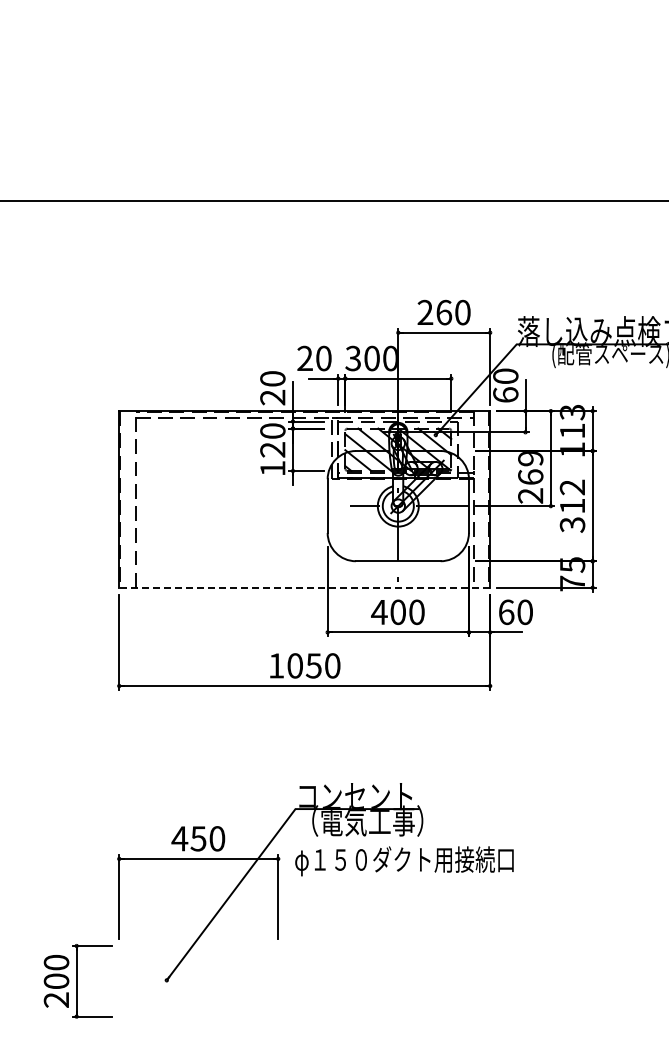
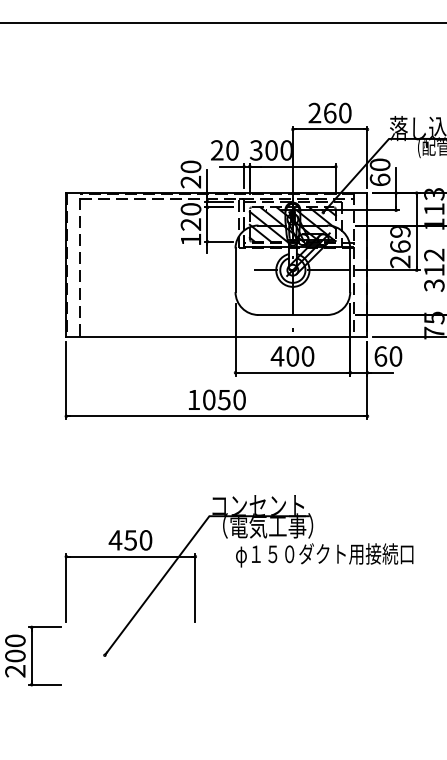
line: (304, 587) -> (216, 336), dashed -> solid
text: (404, 861) -> (324, 555), moved

